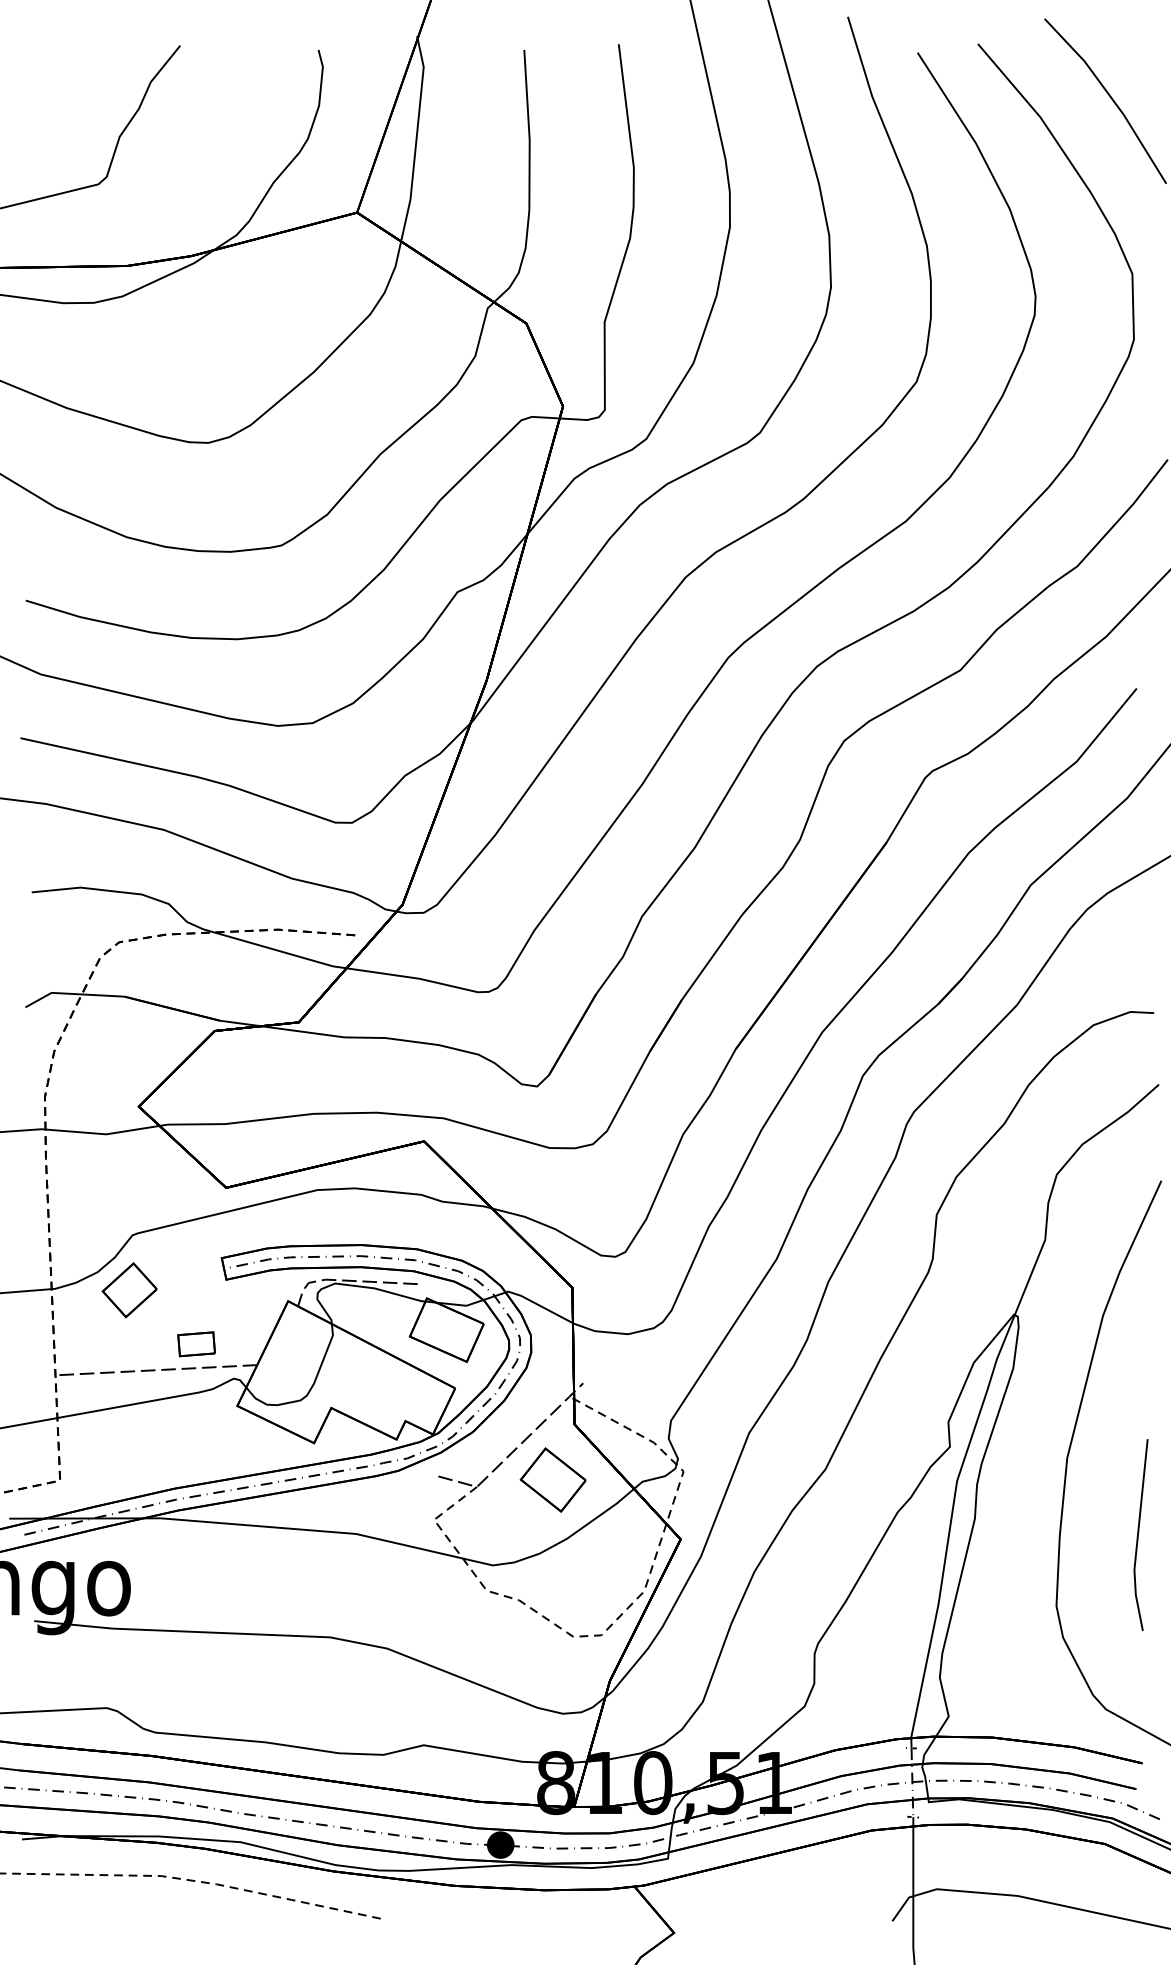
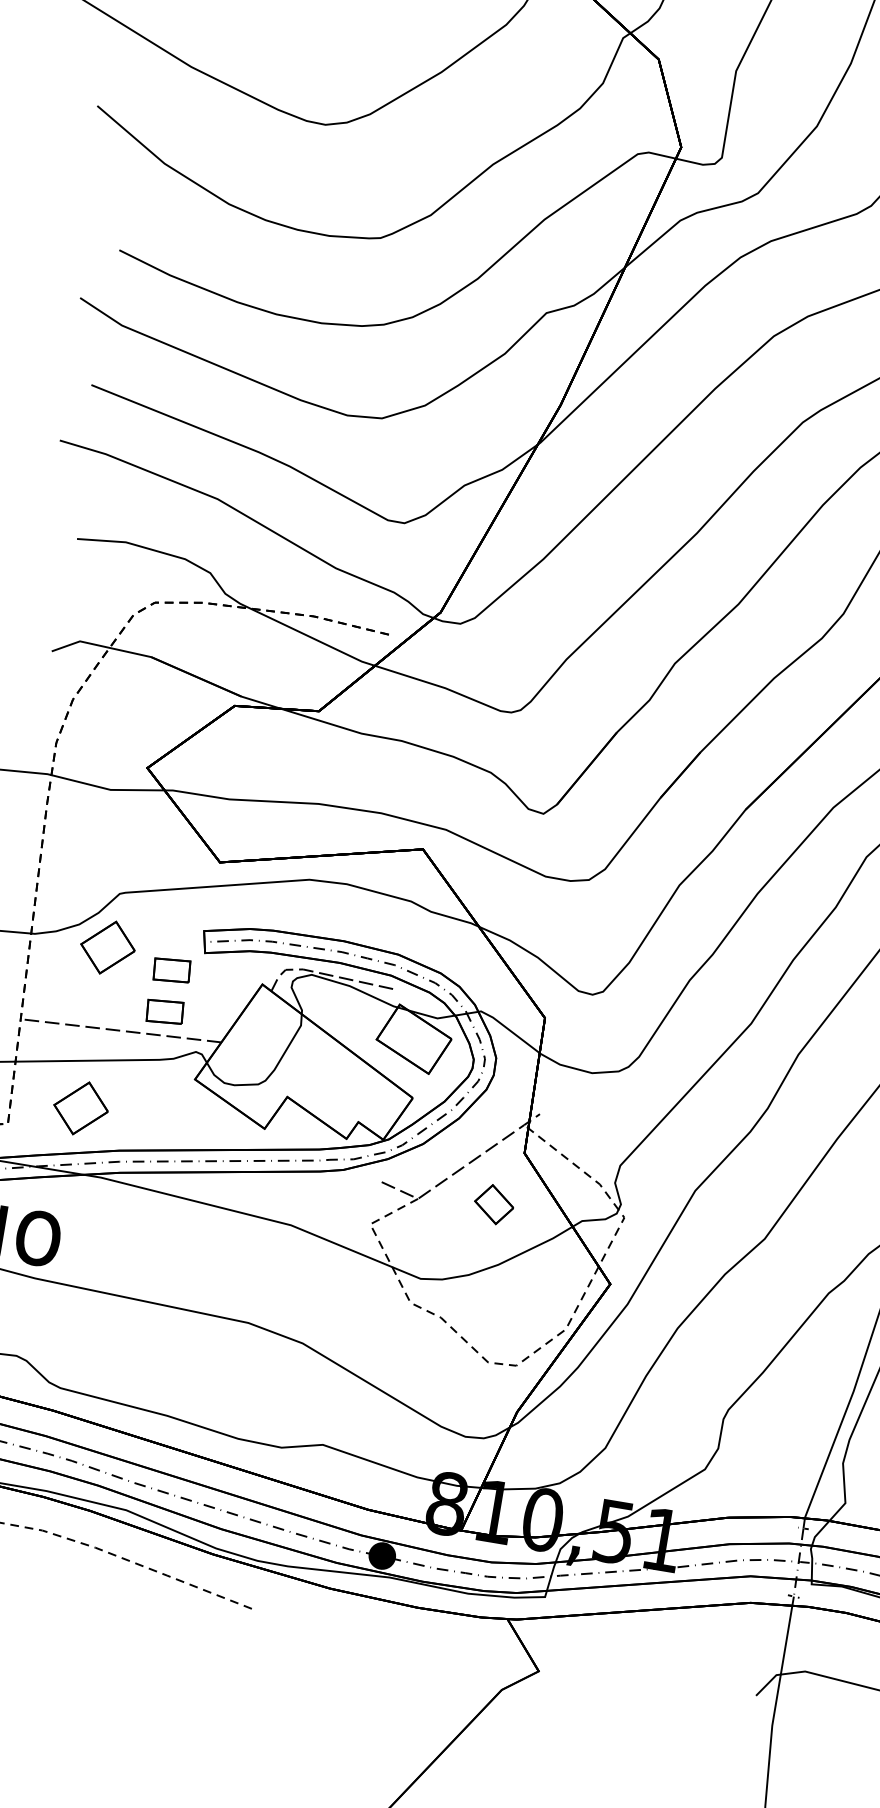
part: (196, 1302) -> (171, 970), added
part: (129, 1453) -> (80, 1108), added
part: (552, 1479) -> (493, 1203), size x0.6

